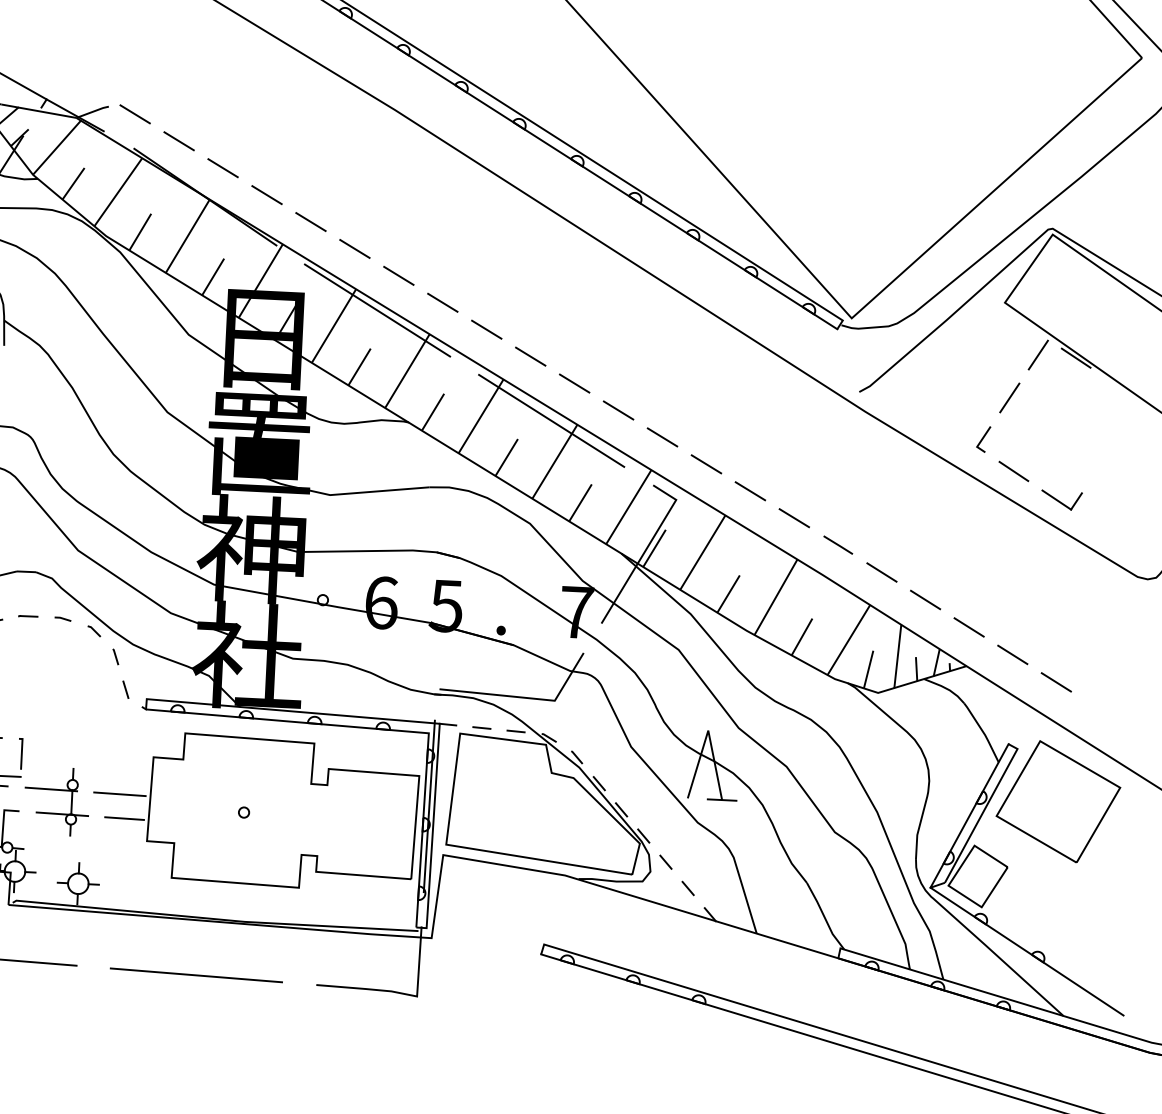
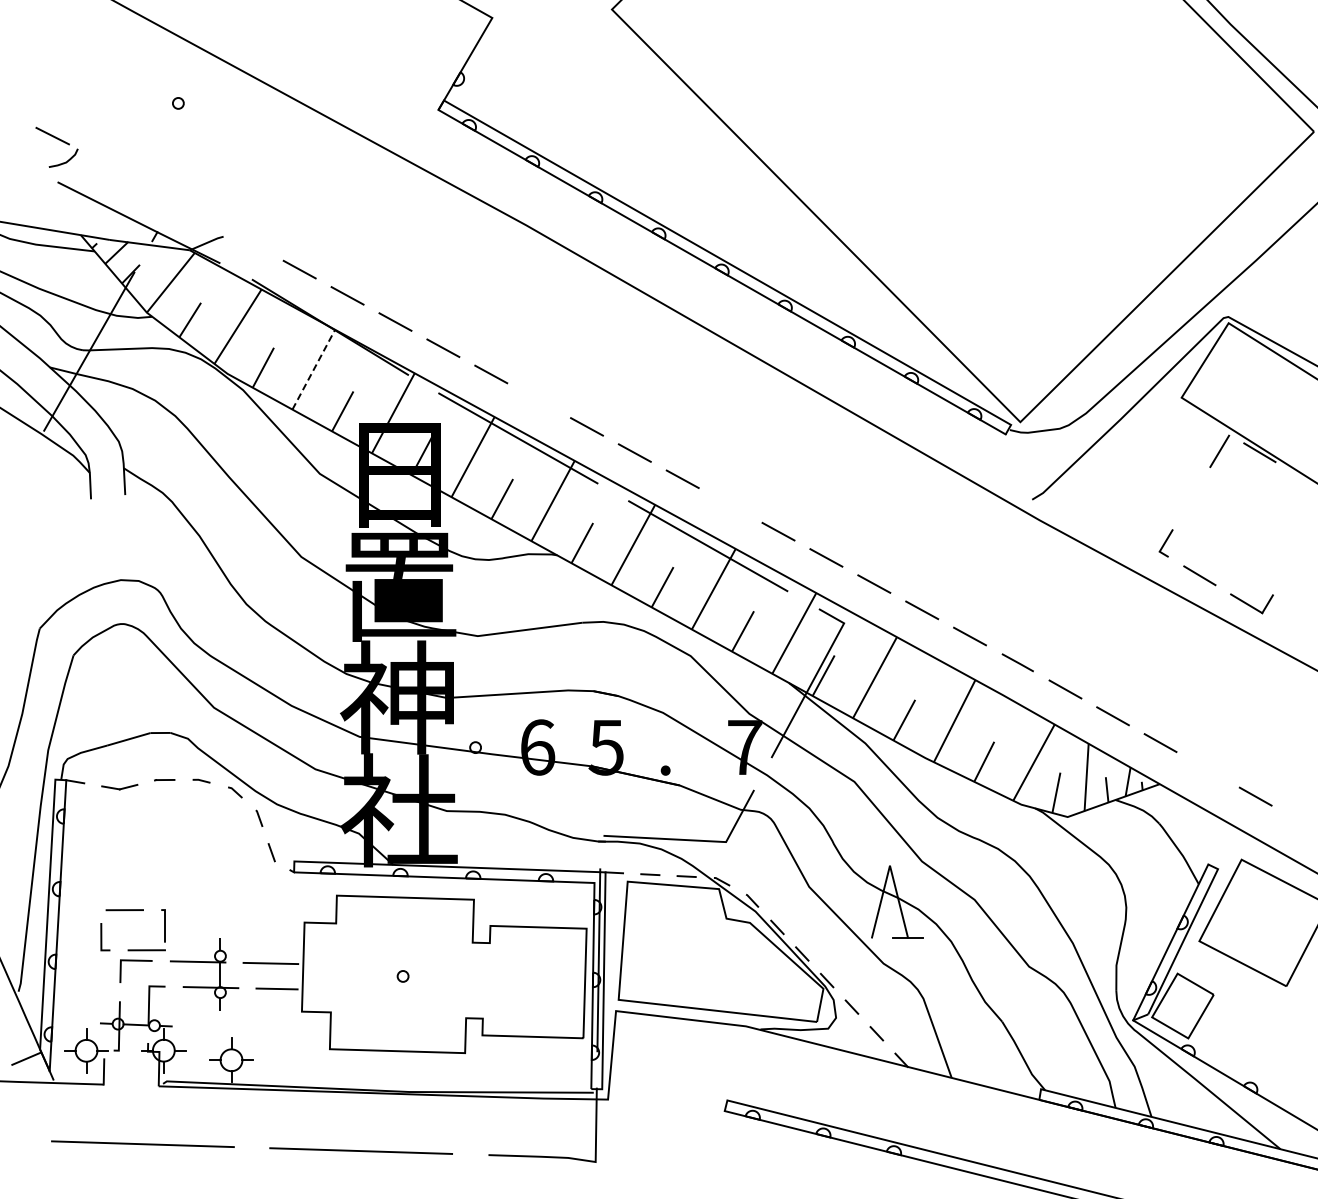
line: (134, 114) -> (251, 243), removed
line: (188, 236) -> (314, 369), solid -> dashed
line: (399, 275) -> (539, 400), removed
line: (574, 383) -> (730, 505), removed
line: (1009, 397) -> (1191, 497), removed
line: (1012, 654) -> (1207, 769), removed

